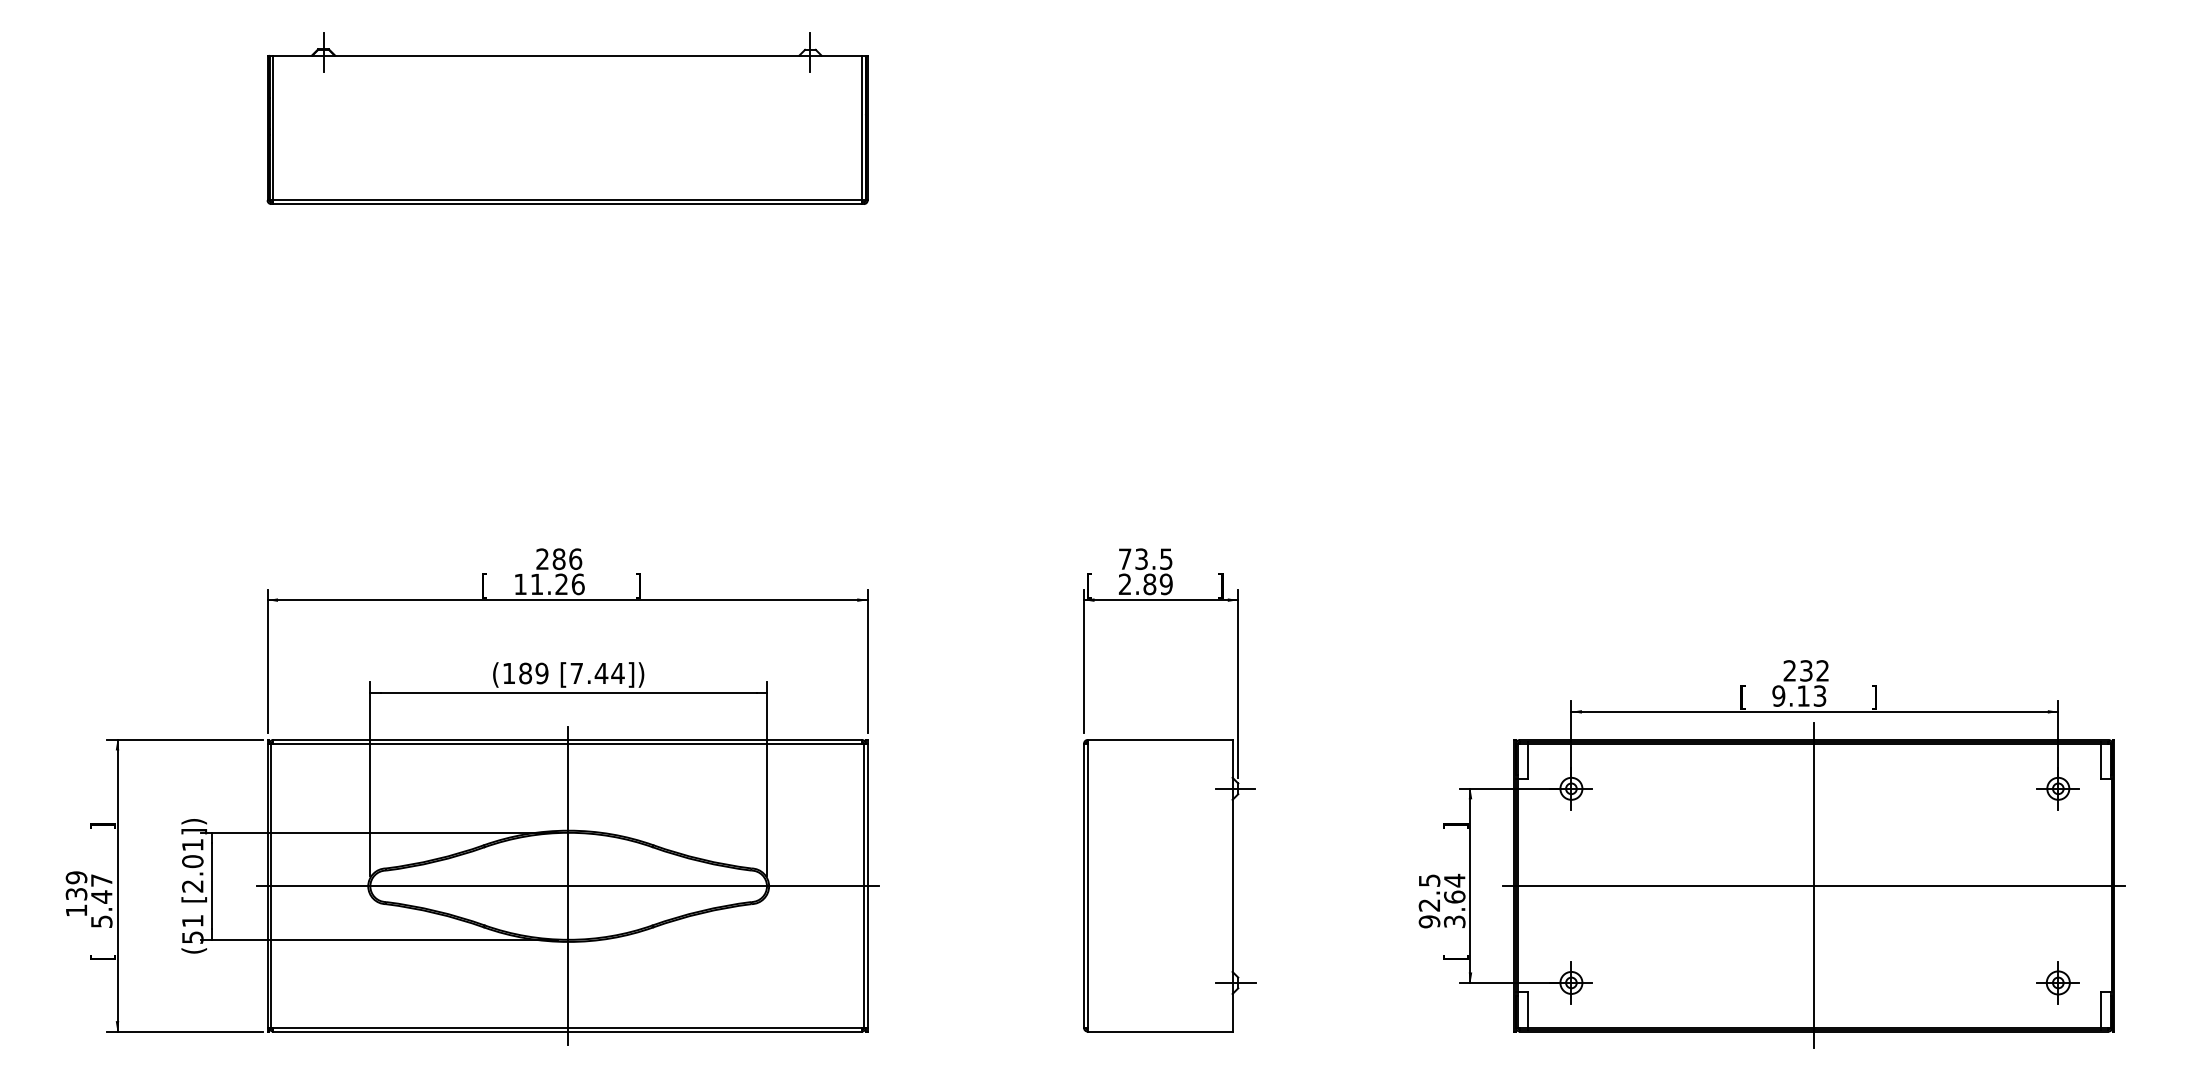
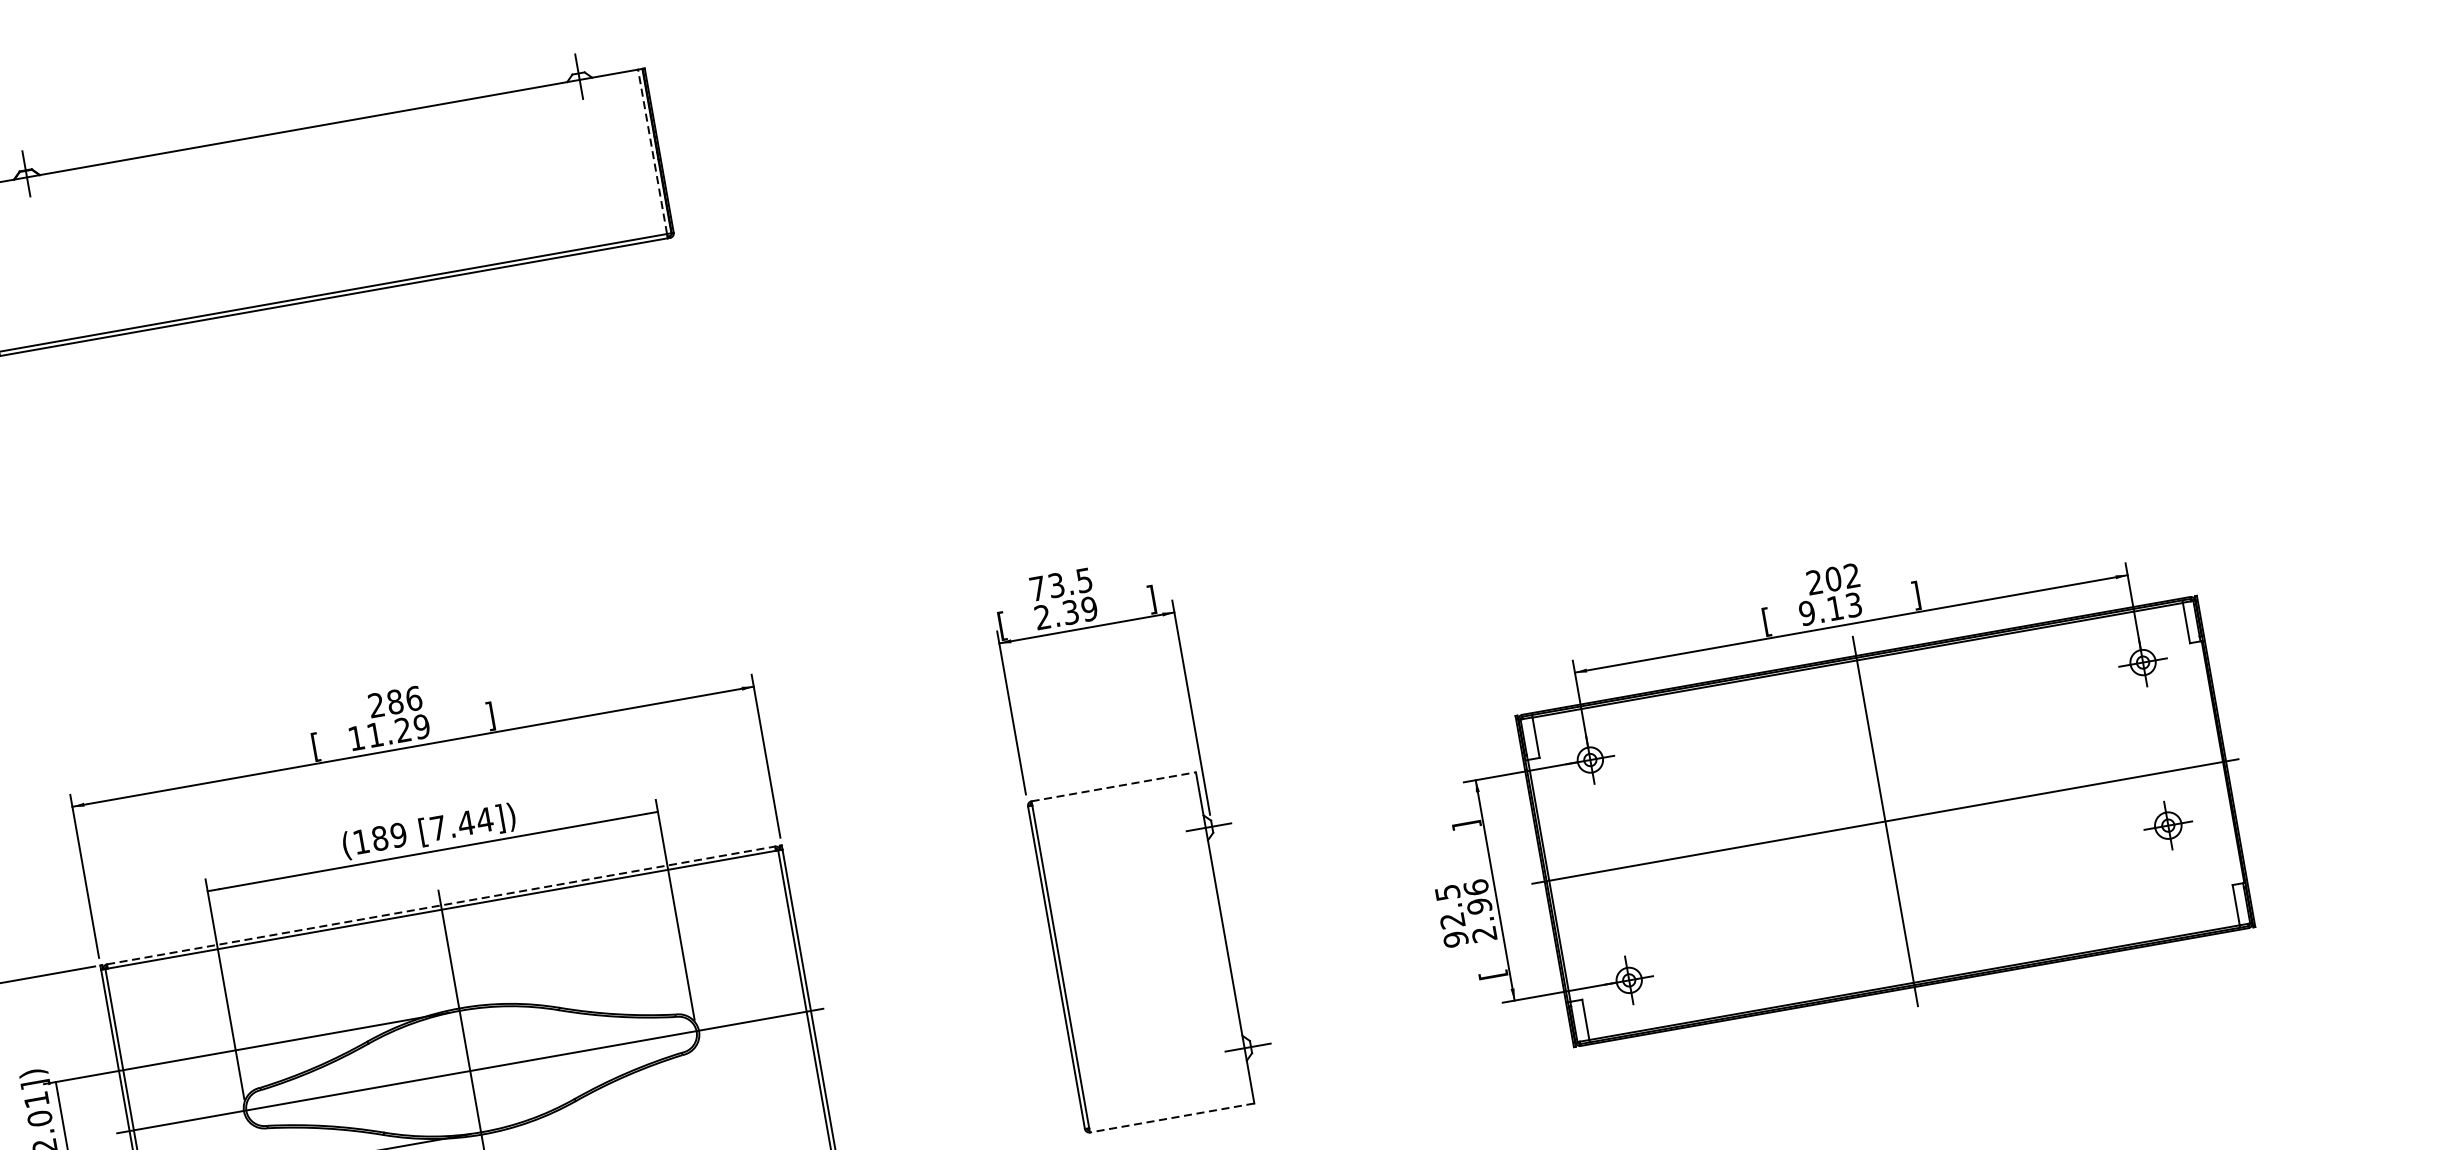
line: (861, 127) -> (652, 151), solid -> dashed
text: (577, 584) -> (421, 727), 11.26 -> 11.29
text: (1149, 584) -> (1070, 612), 2.89 -> 2.39
text: (1806, 670) -> (1833, 578), 232 -> 202
line: (568, 739) -> (441, 904), solid -> dashed
line: (1160, 739) -> (1114, 786), solid -> dashed
text: (1454, 900) -> (1479, 910), 3.64 -> 2.96
part: (2057, 982) -> (2167, 825), moved
line: (1159, 1031) -> (1171, 1117), solid -> dashed

